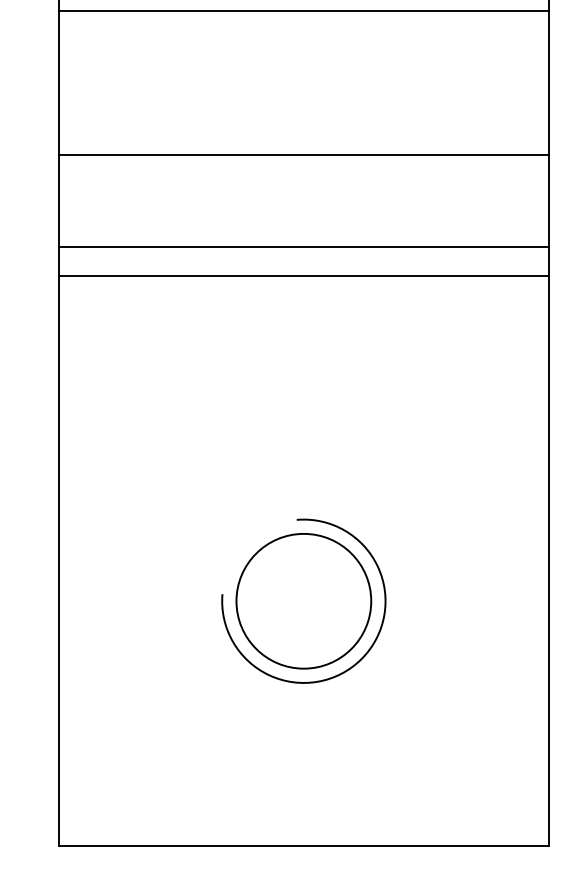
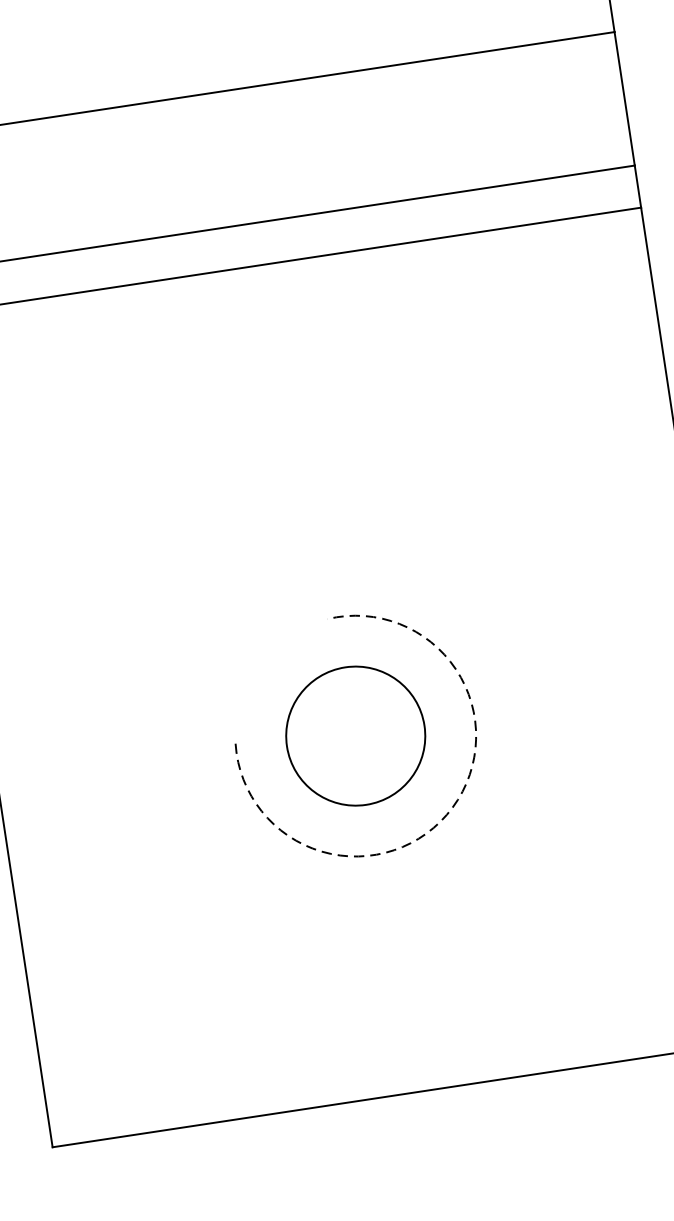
circle: (303, 600) -> (355, 735), size x0.7
arc: (361, 659) -> (452, 808), solid -> dashed

